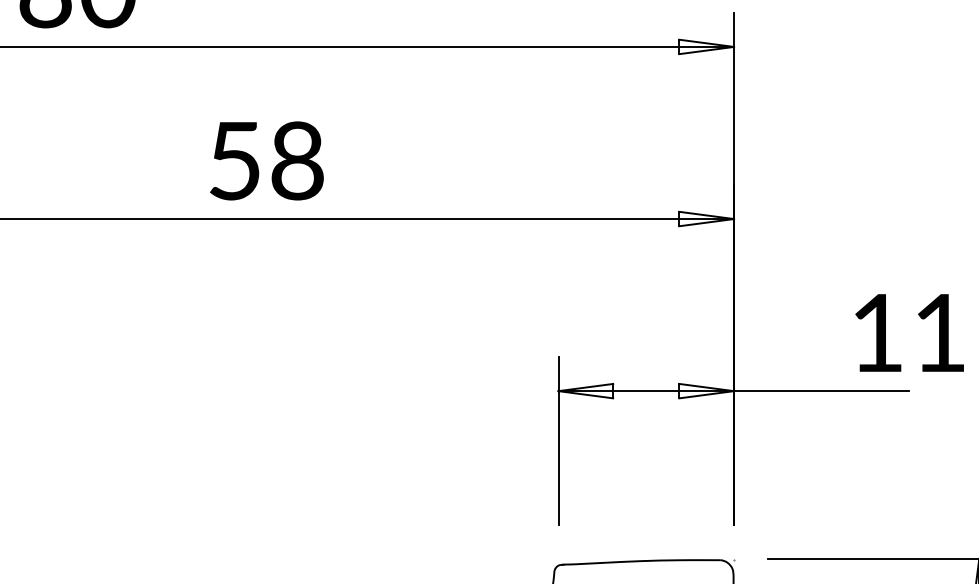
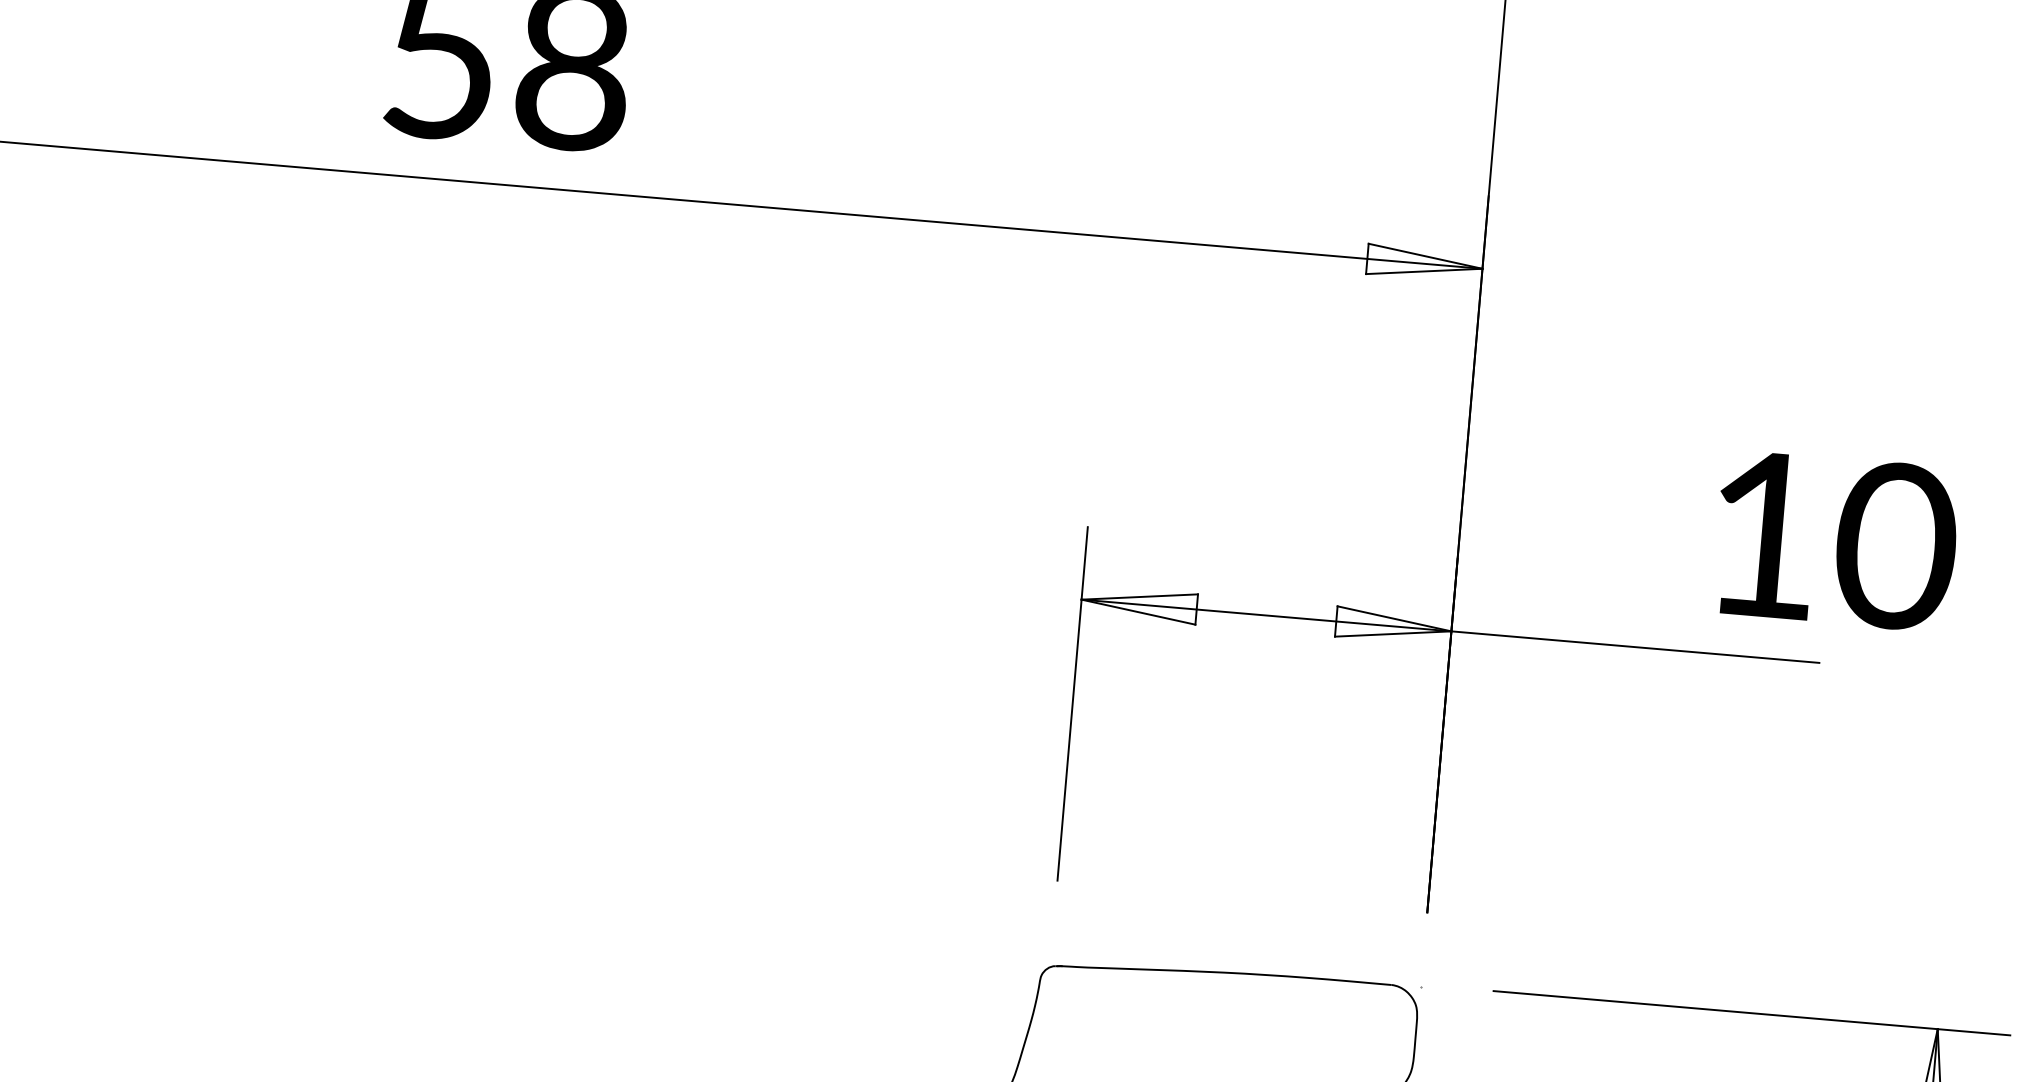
text: (940, 332) -> (1896, 545), 11 -> 10

